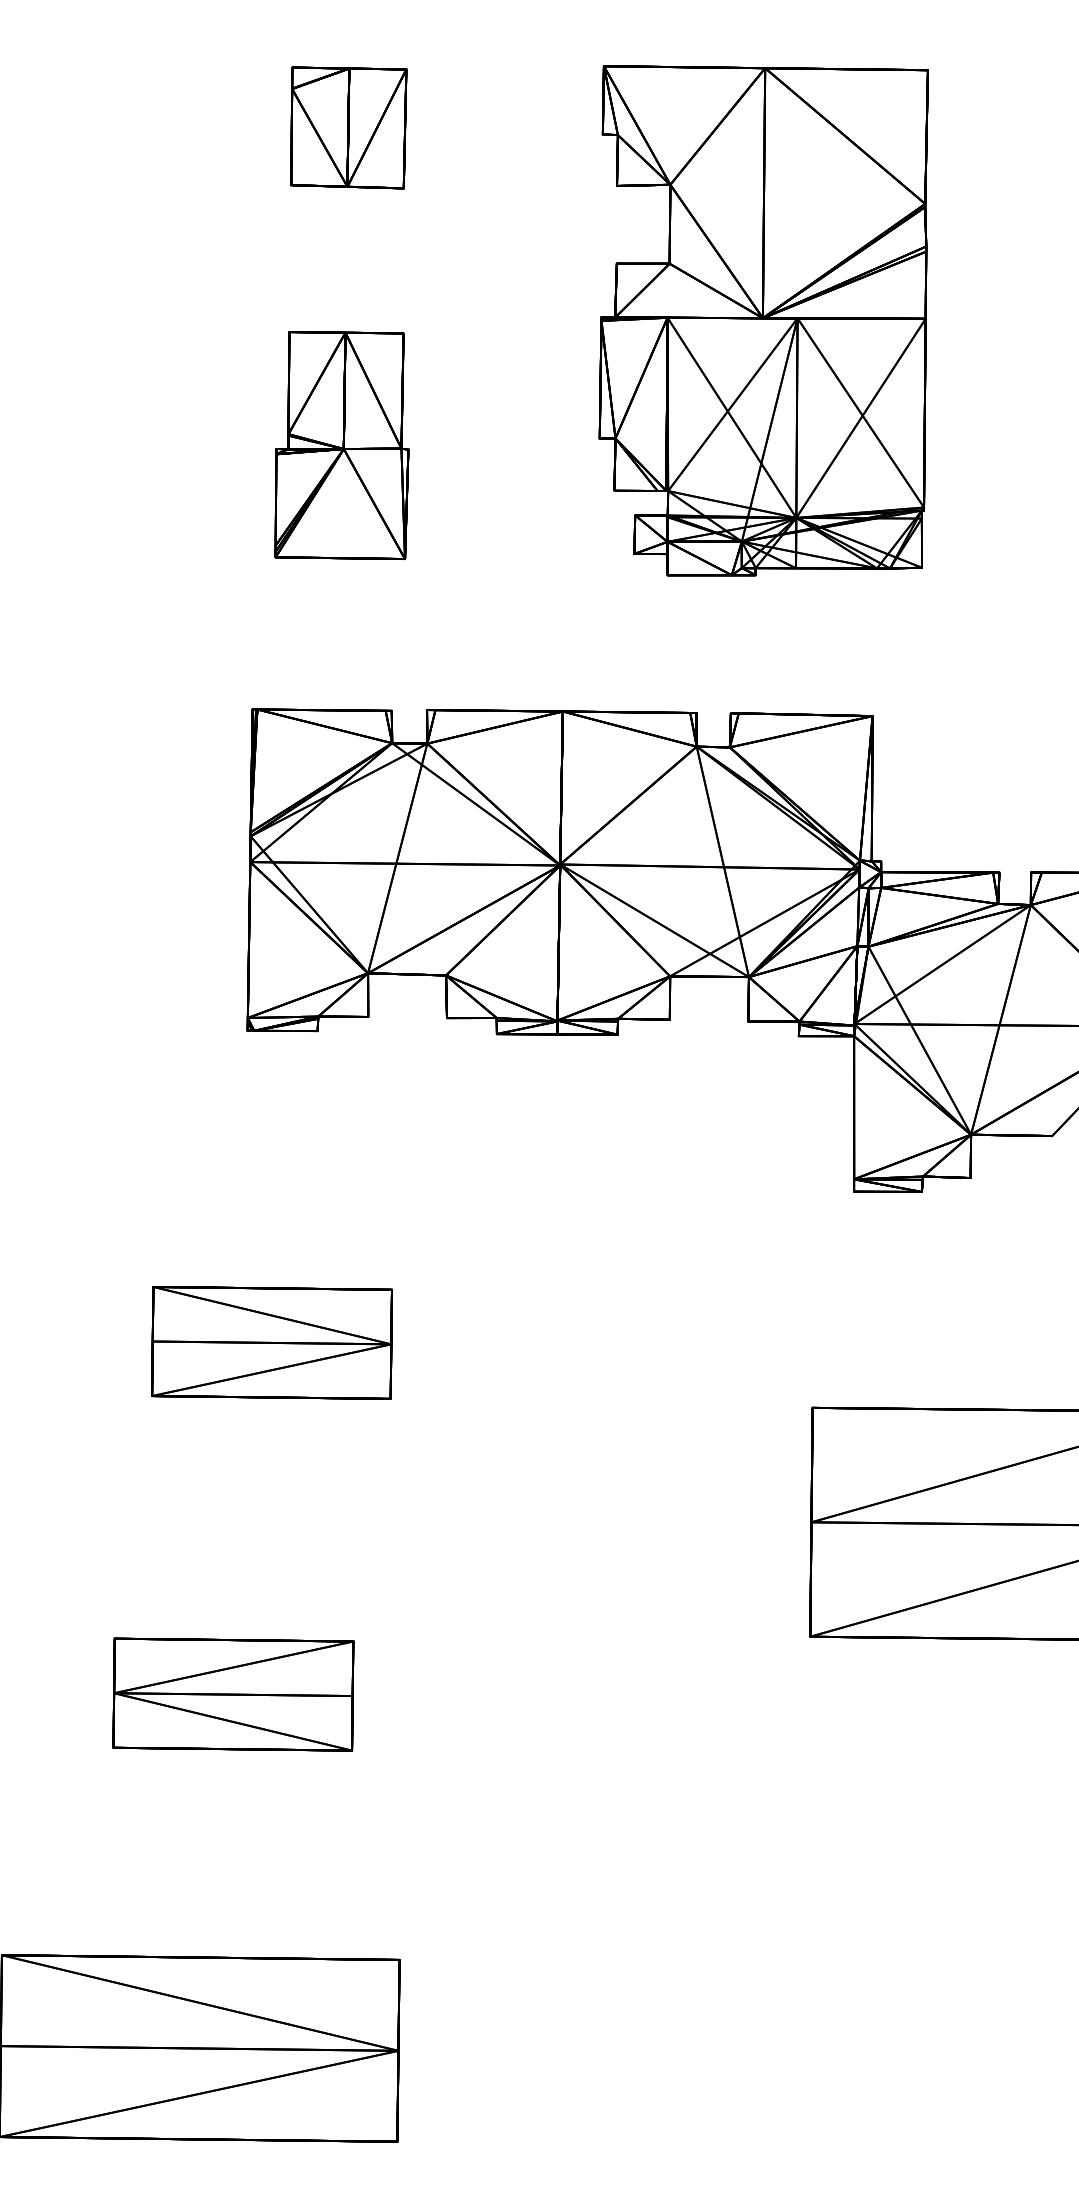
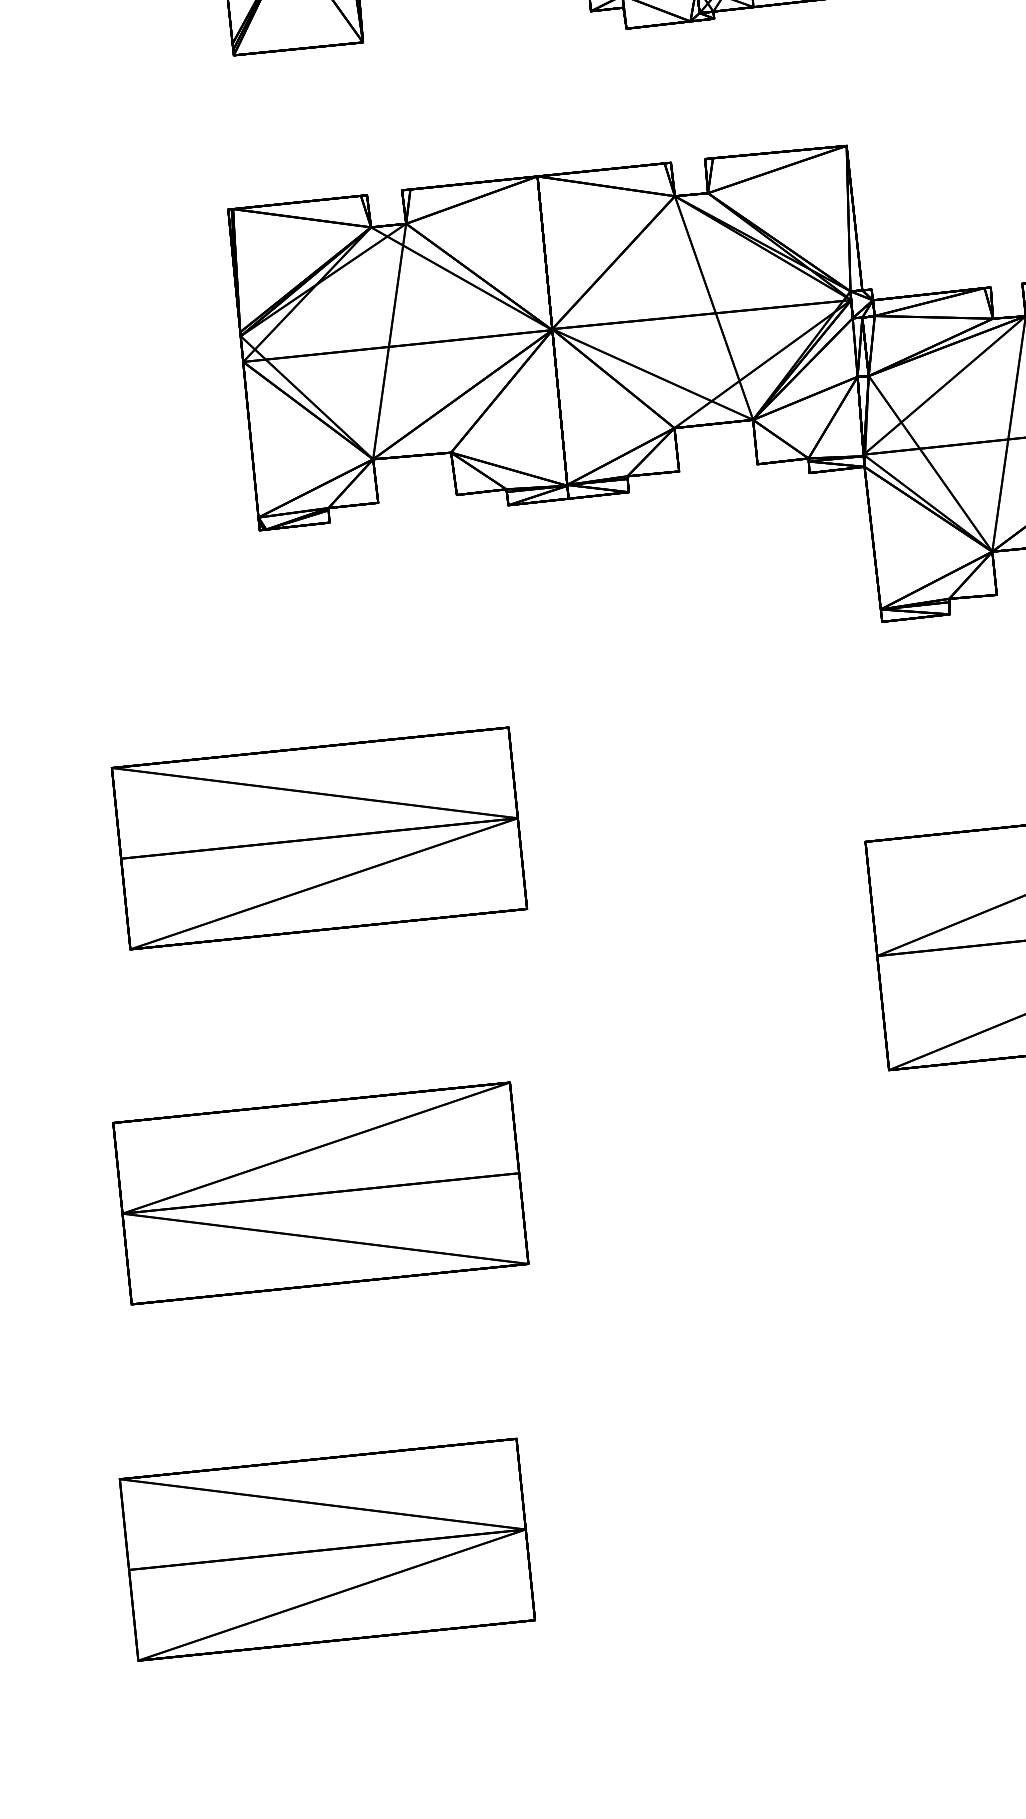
part: (271, 1342) -> (318, 838), size x1.67
part: (233, 1694) -> (320, 1193), size x1.67

